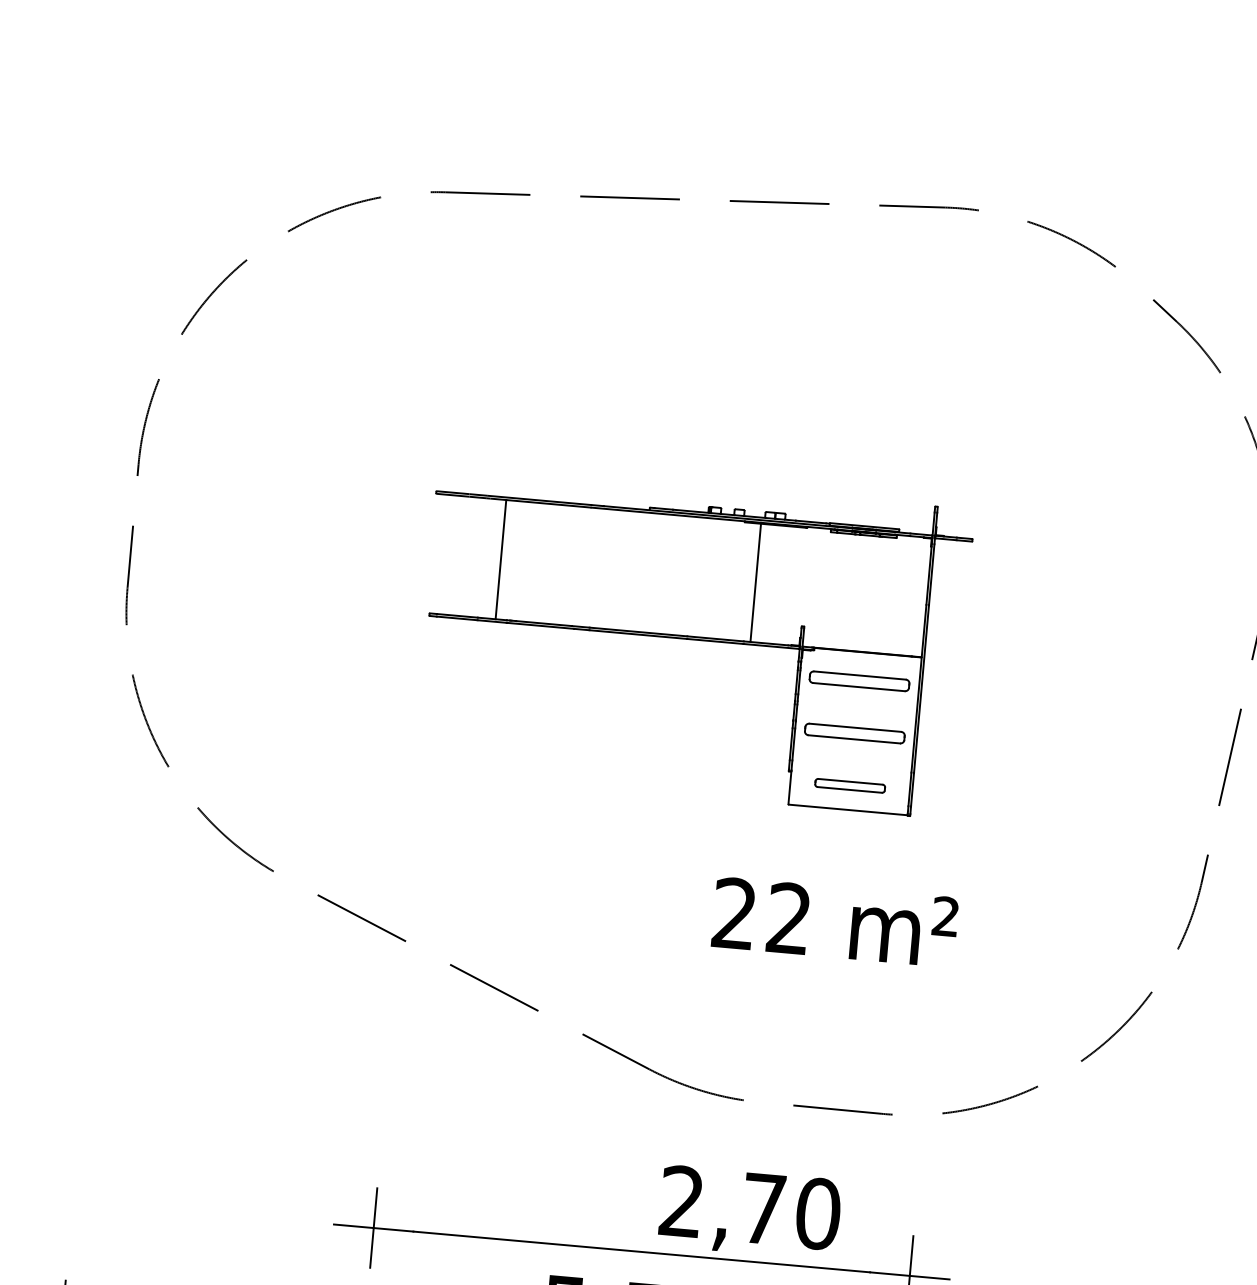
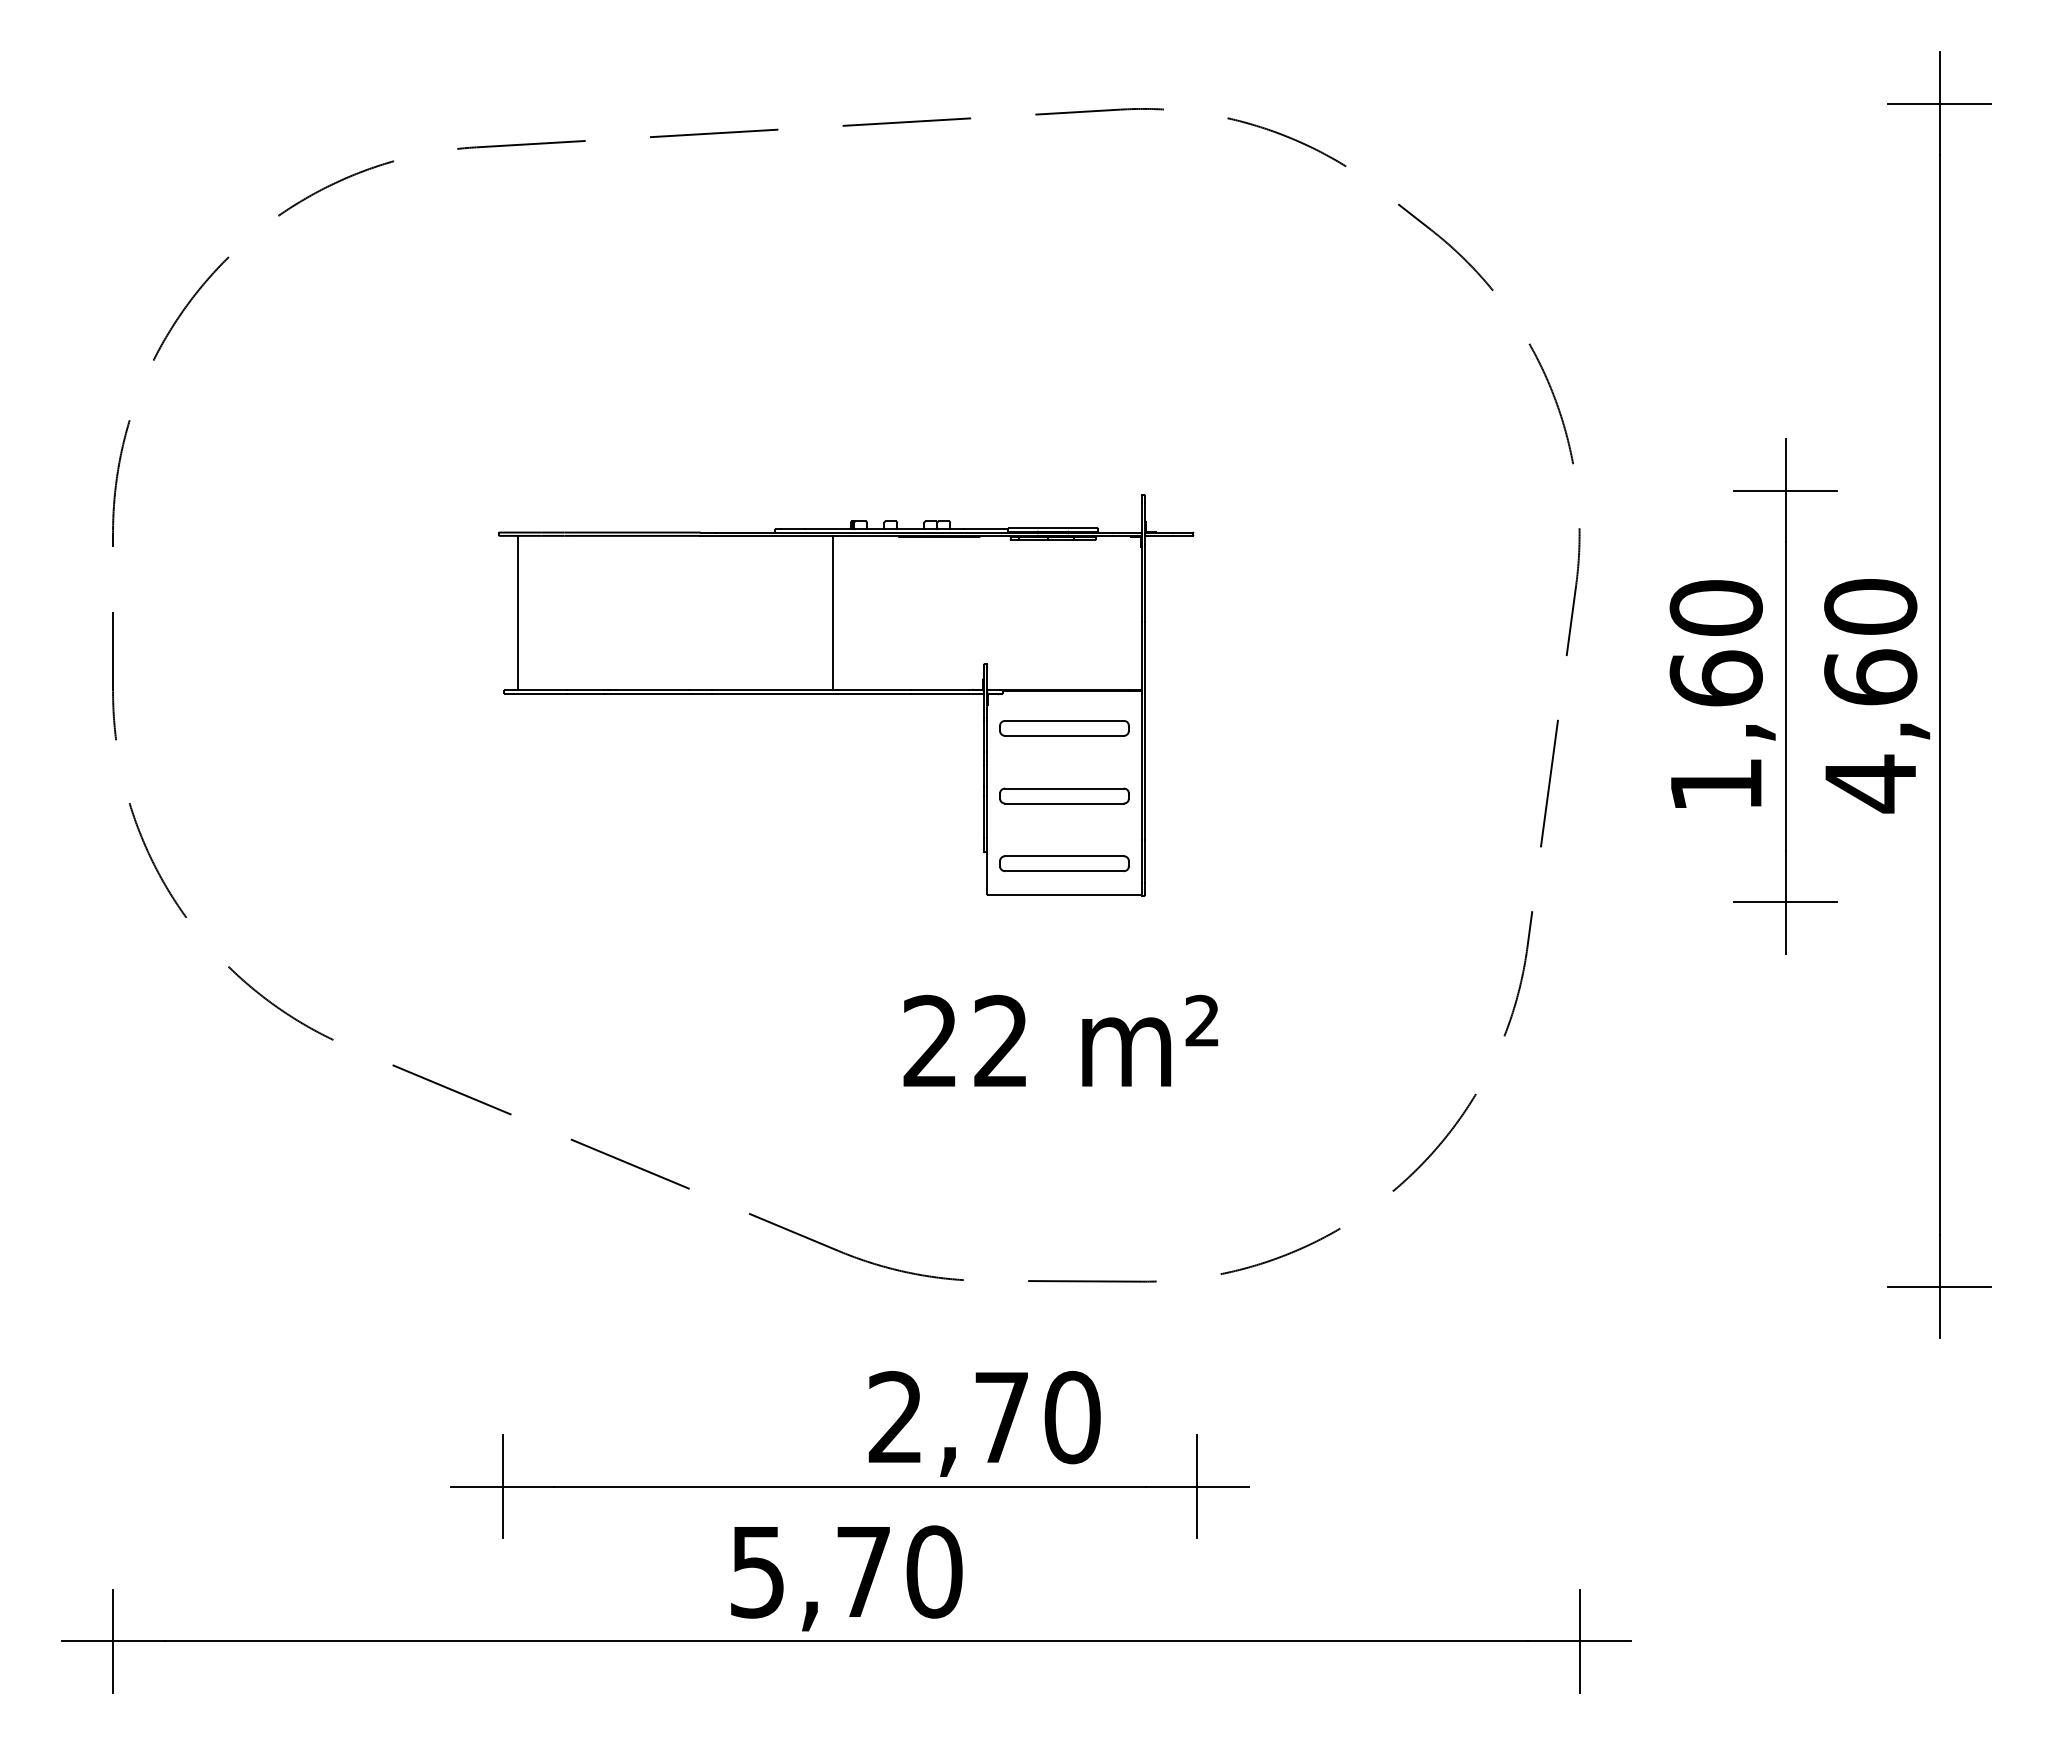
line: (500, 559) -> (517, 612), moved
line: (755, 581) -> (832, 612), moved
part: (850, 785) -> (1064, 863), size x1.43

